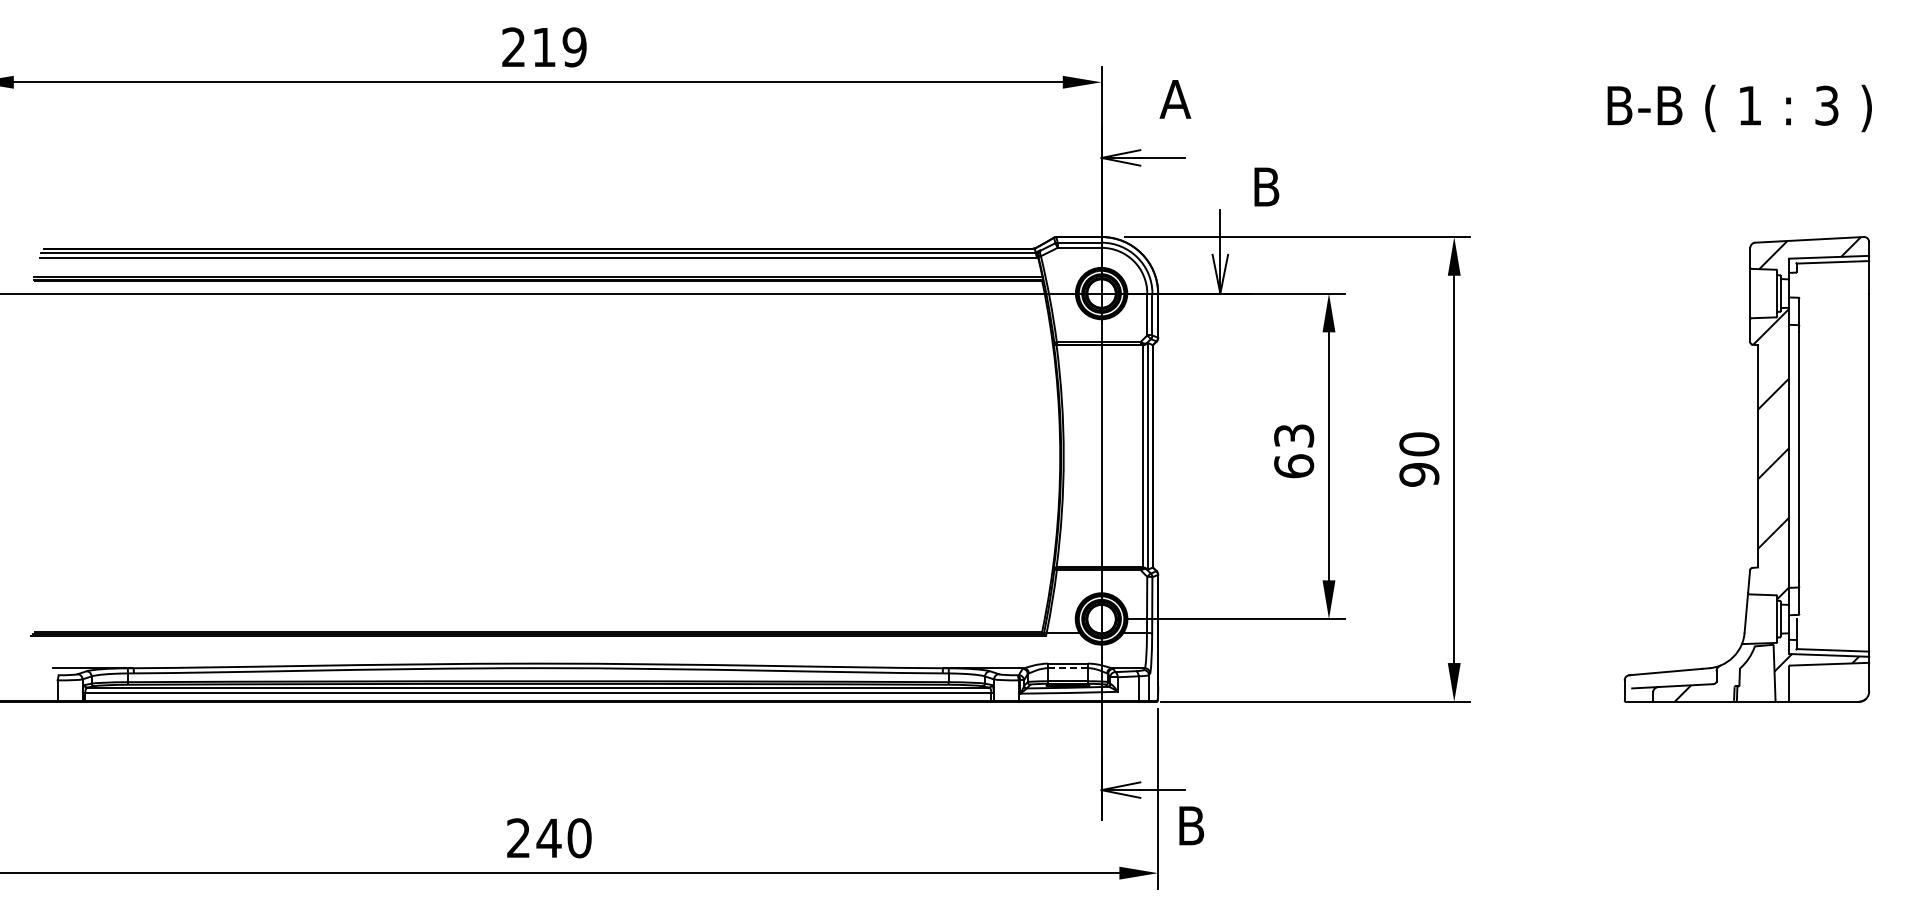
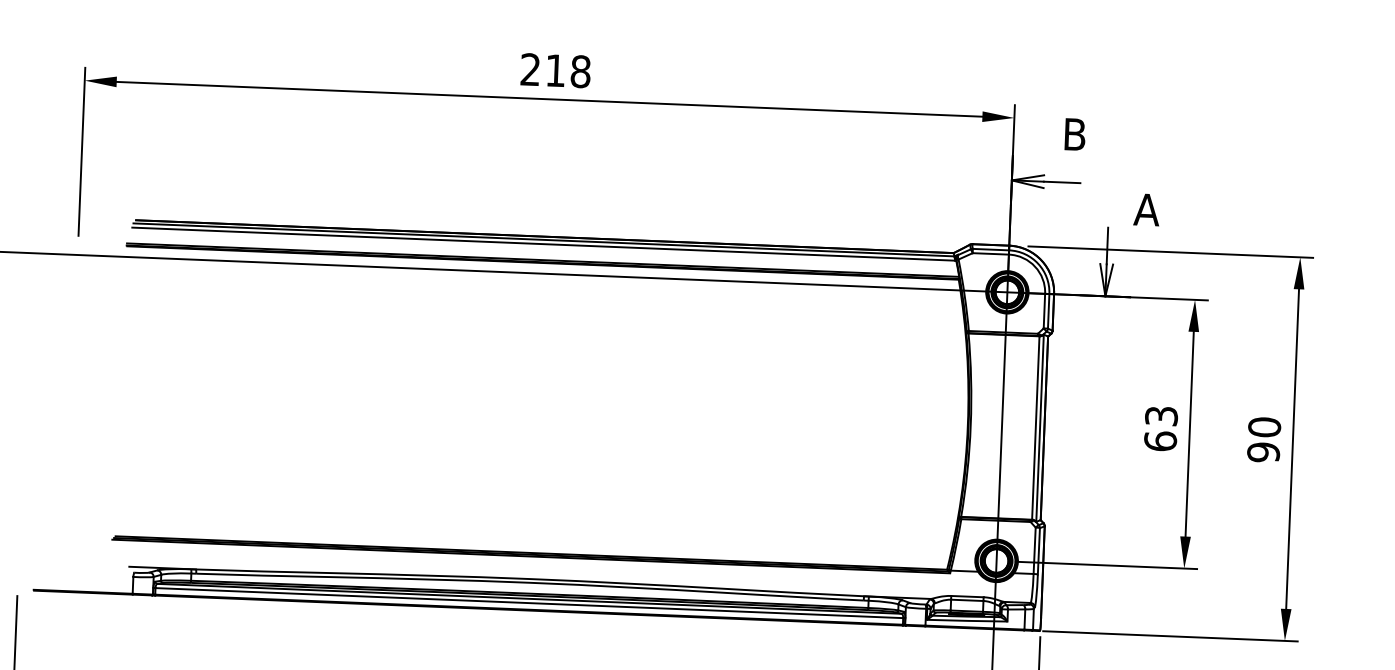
text: (574, 47) -> (580, 71), 219 -> 218
text: (1175, 99) -> (1074, 134), A -> B
text: (1265, 186) -> (1146, 209), B -> A
line: (1068, 668) -> (967, 600), dashed -> solid

